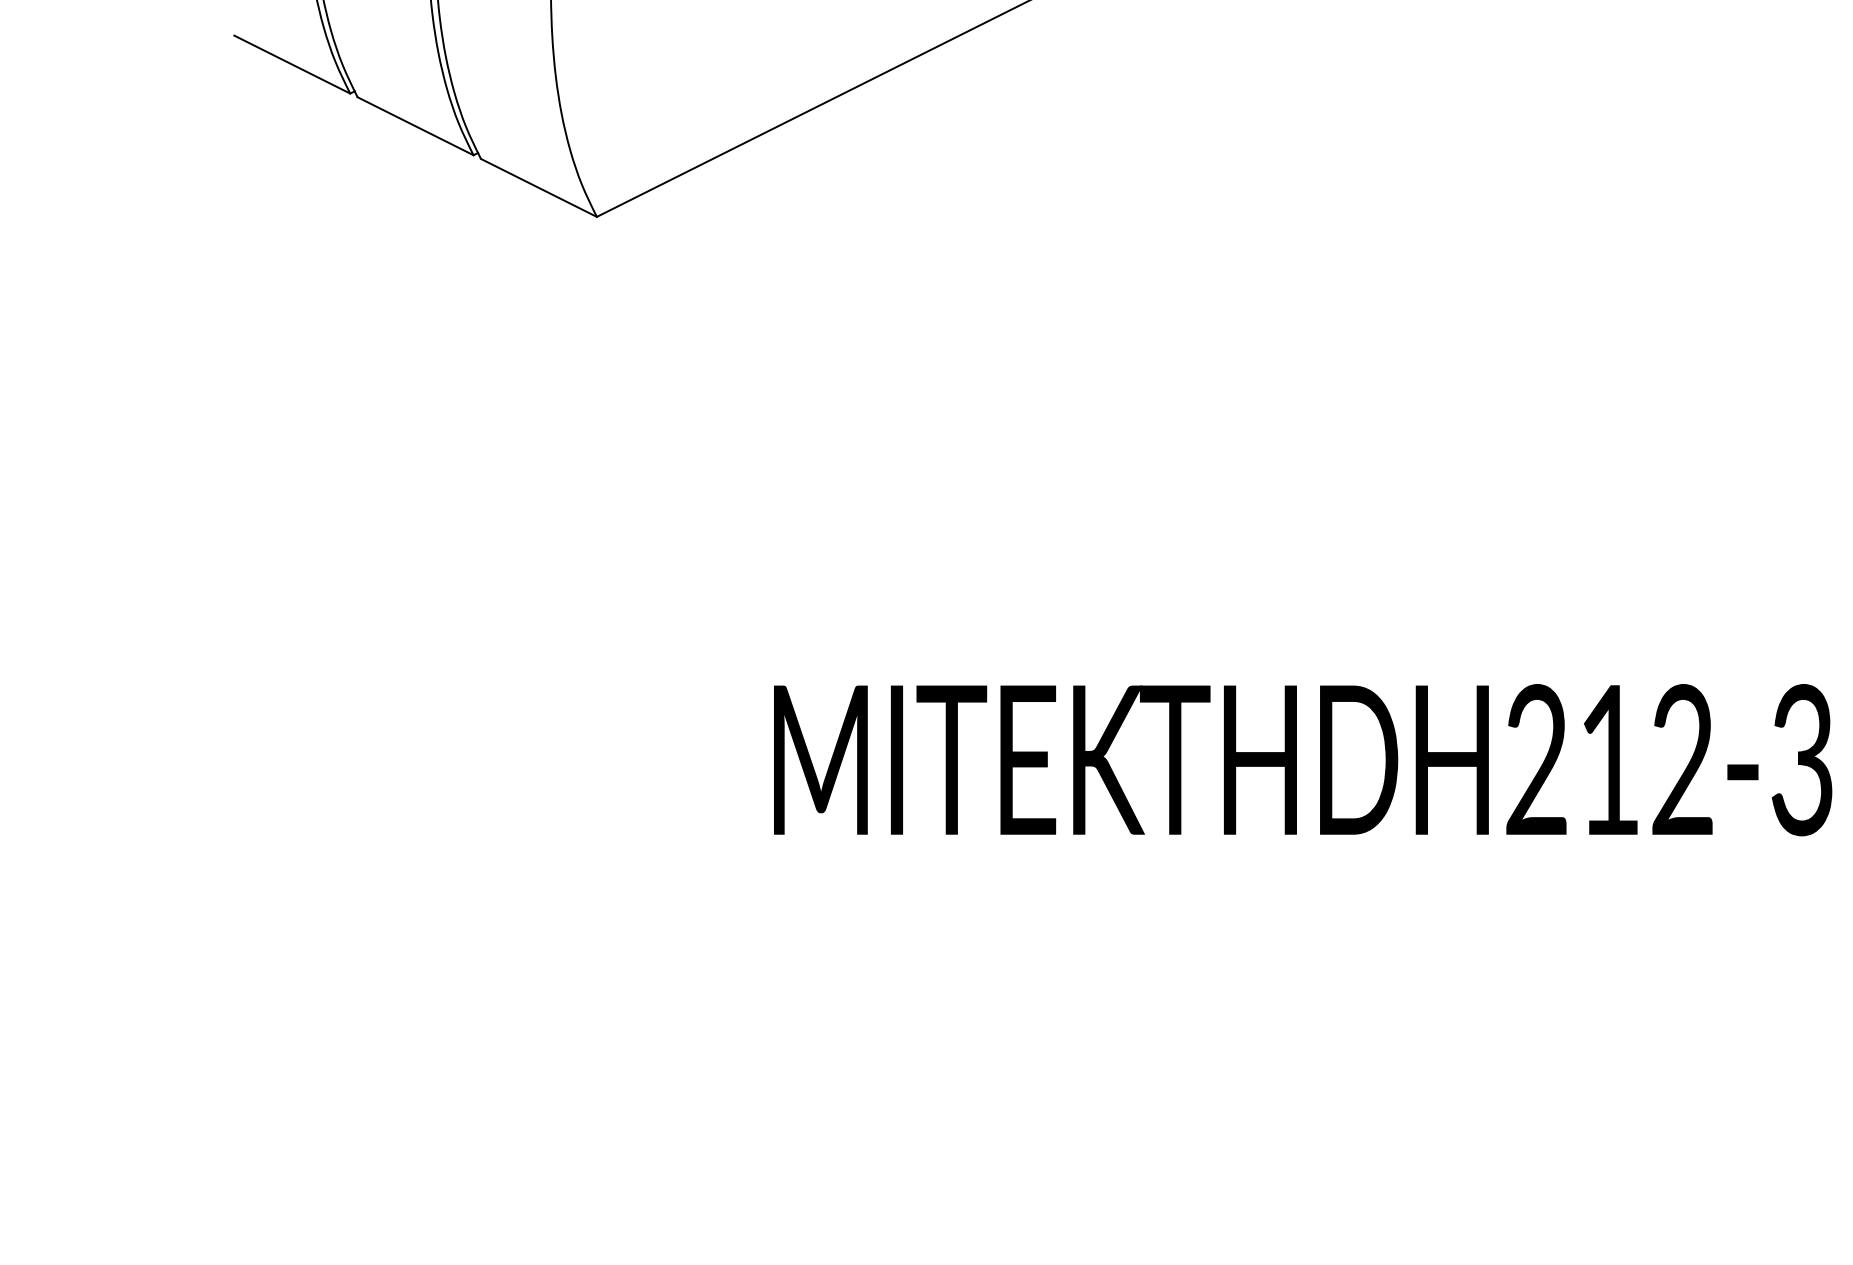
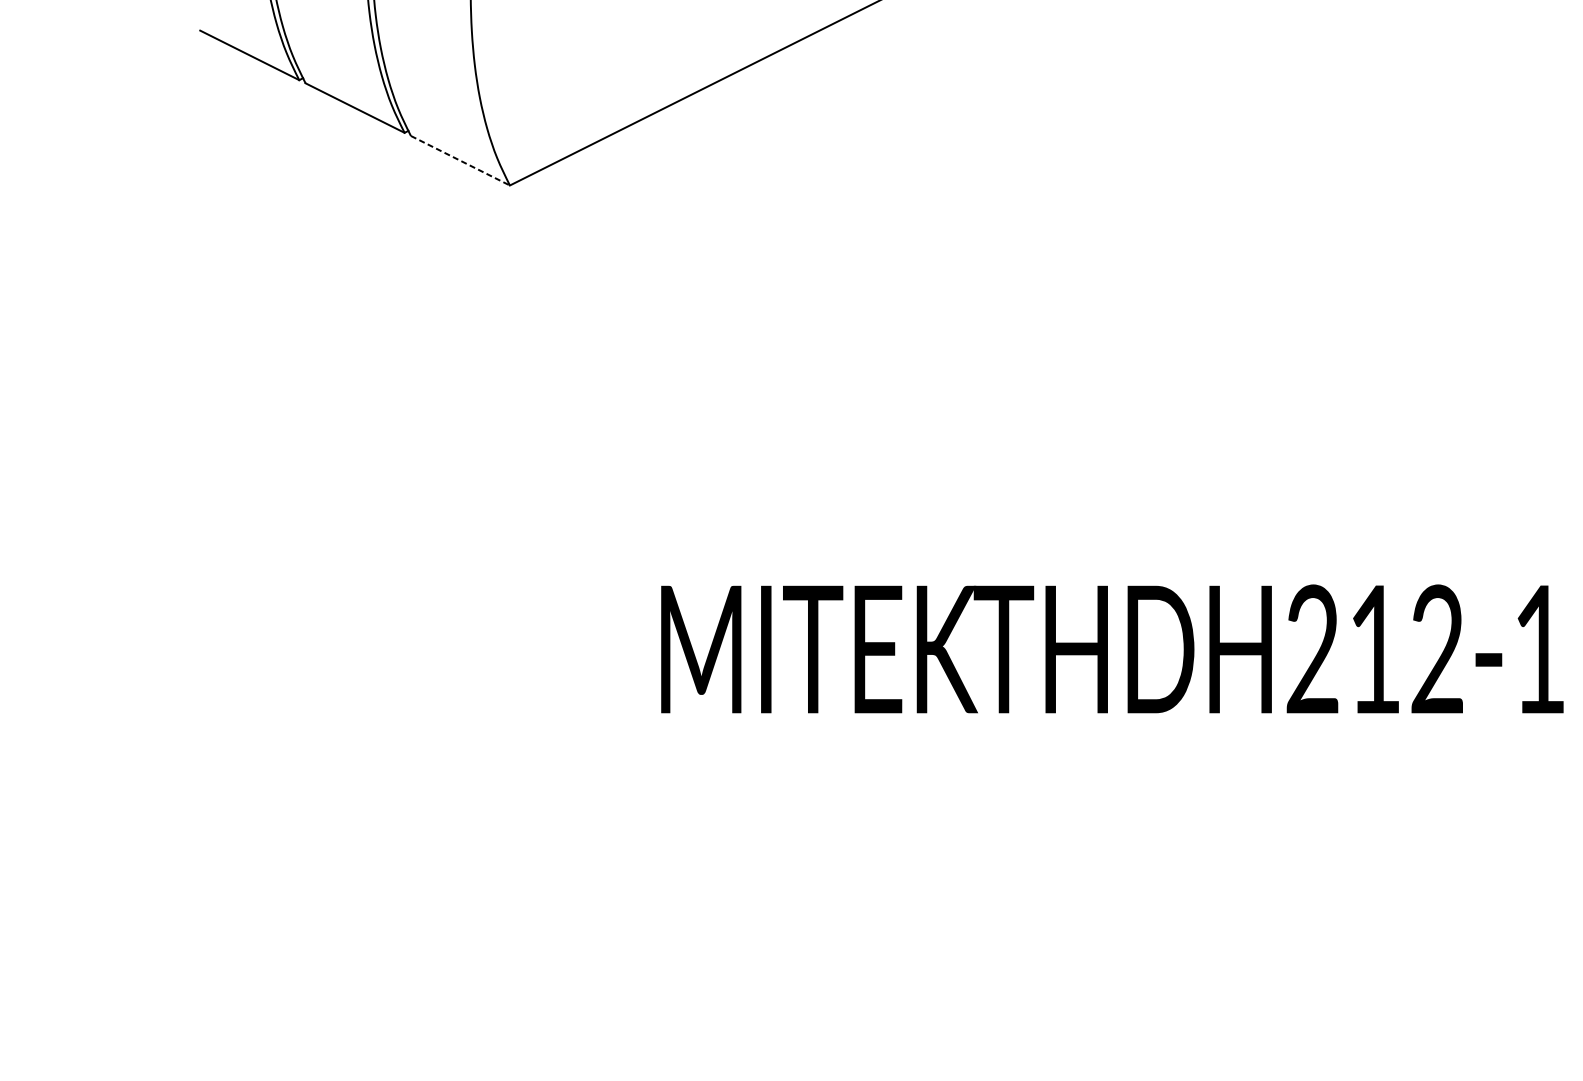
line: (538, 187) -> (460, 160), solid -> dashed
text: (1801, 760) -> (1538, 649), THDH212-3 -> THDH212-1

